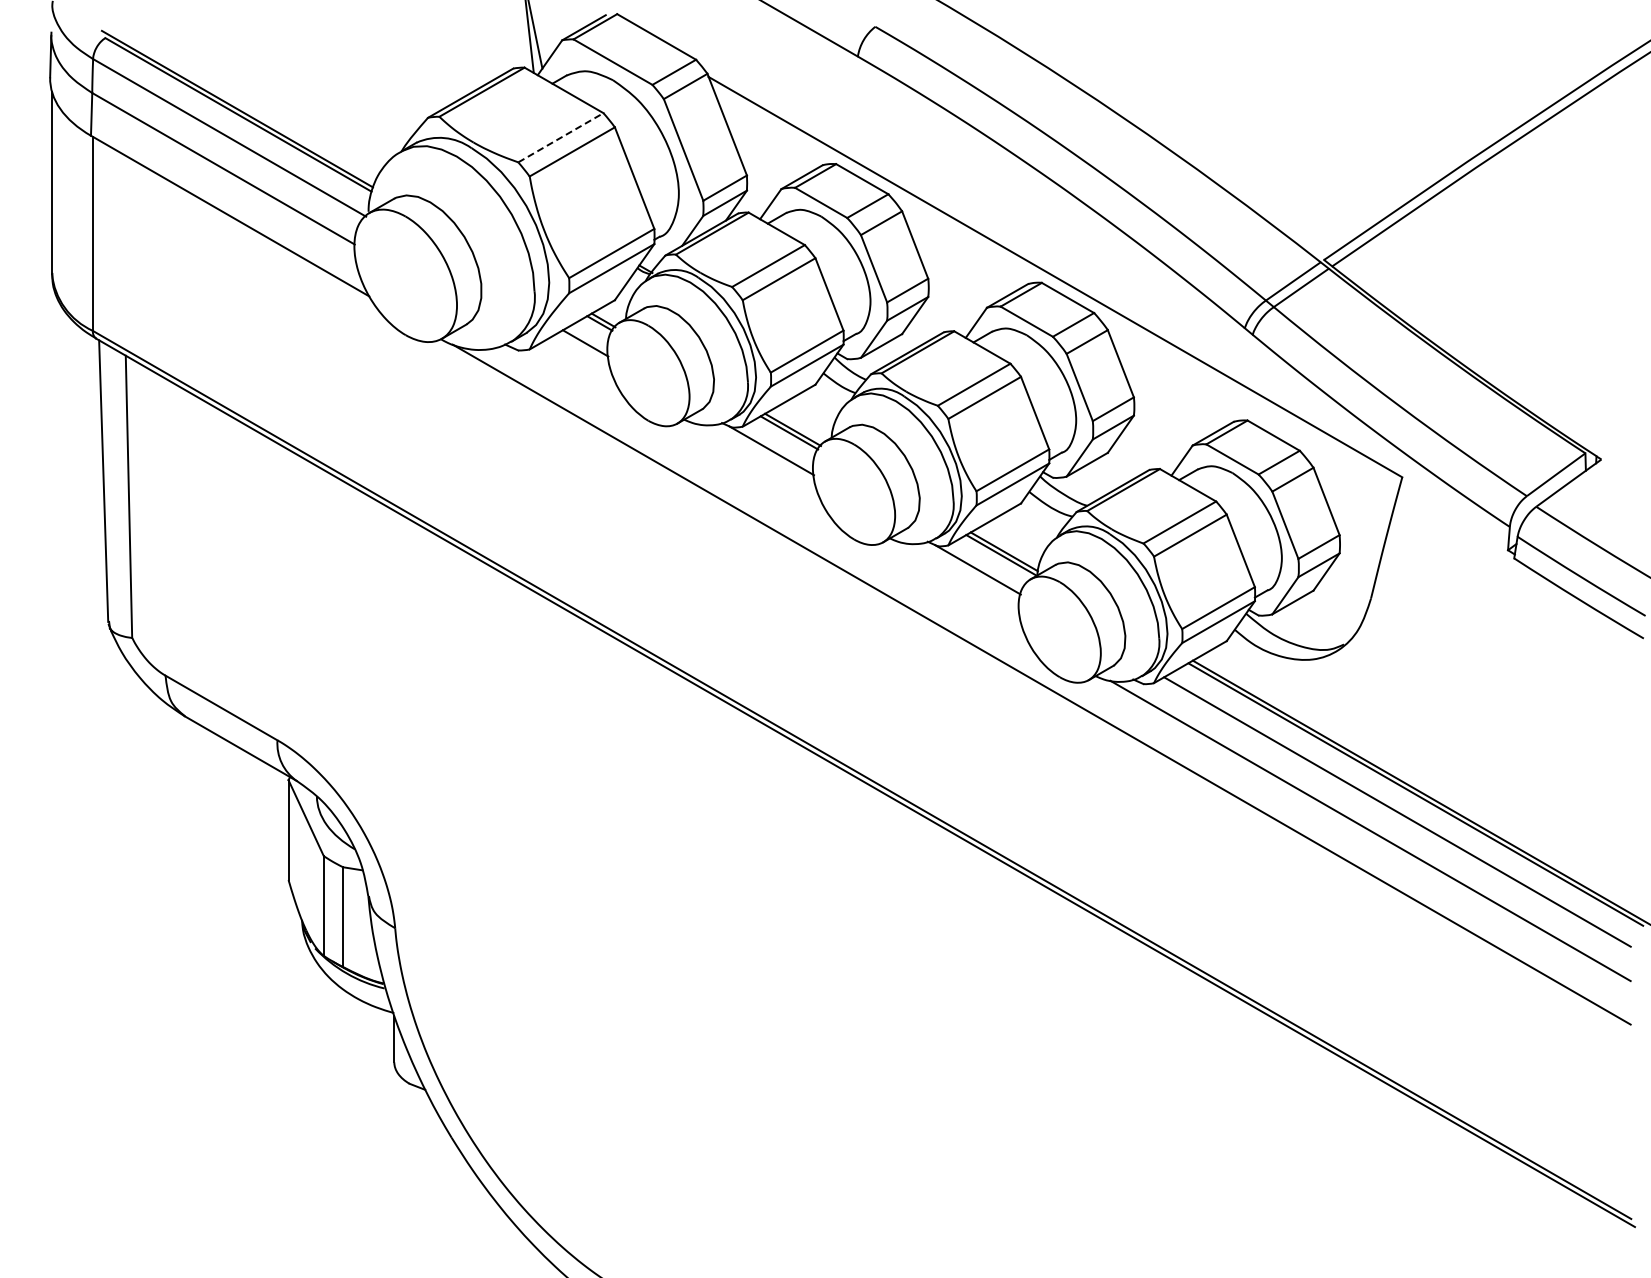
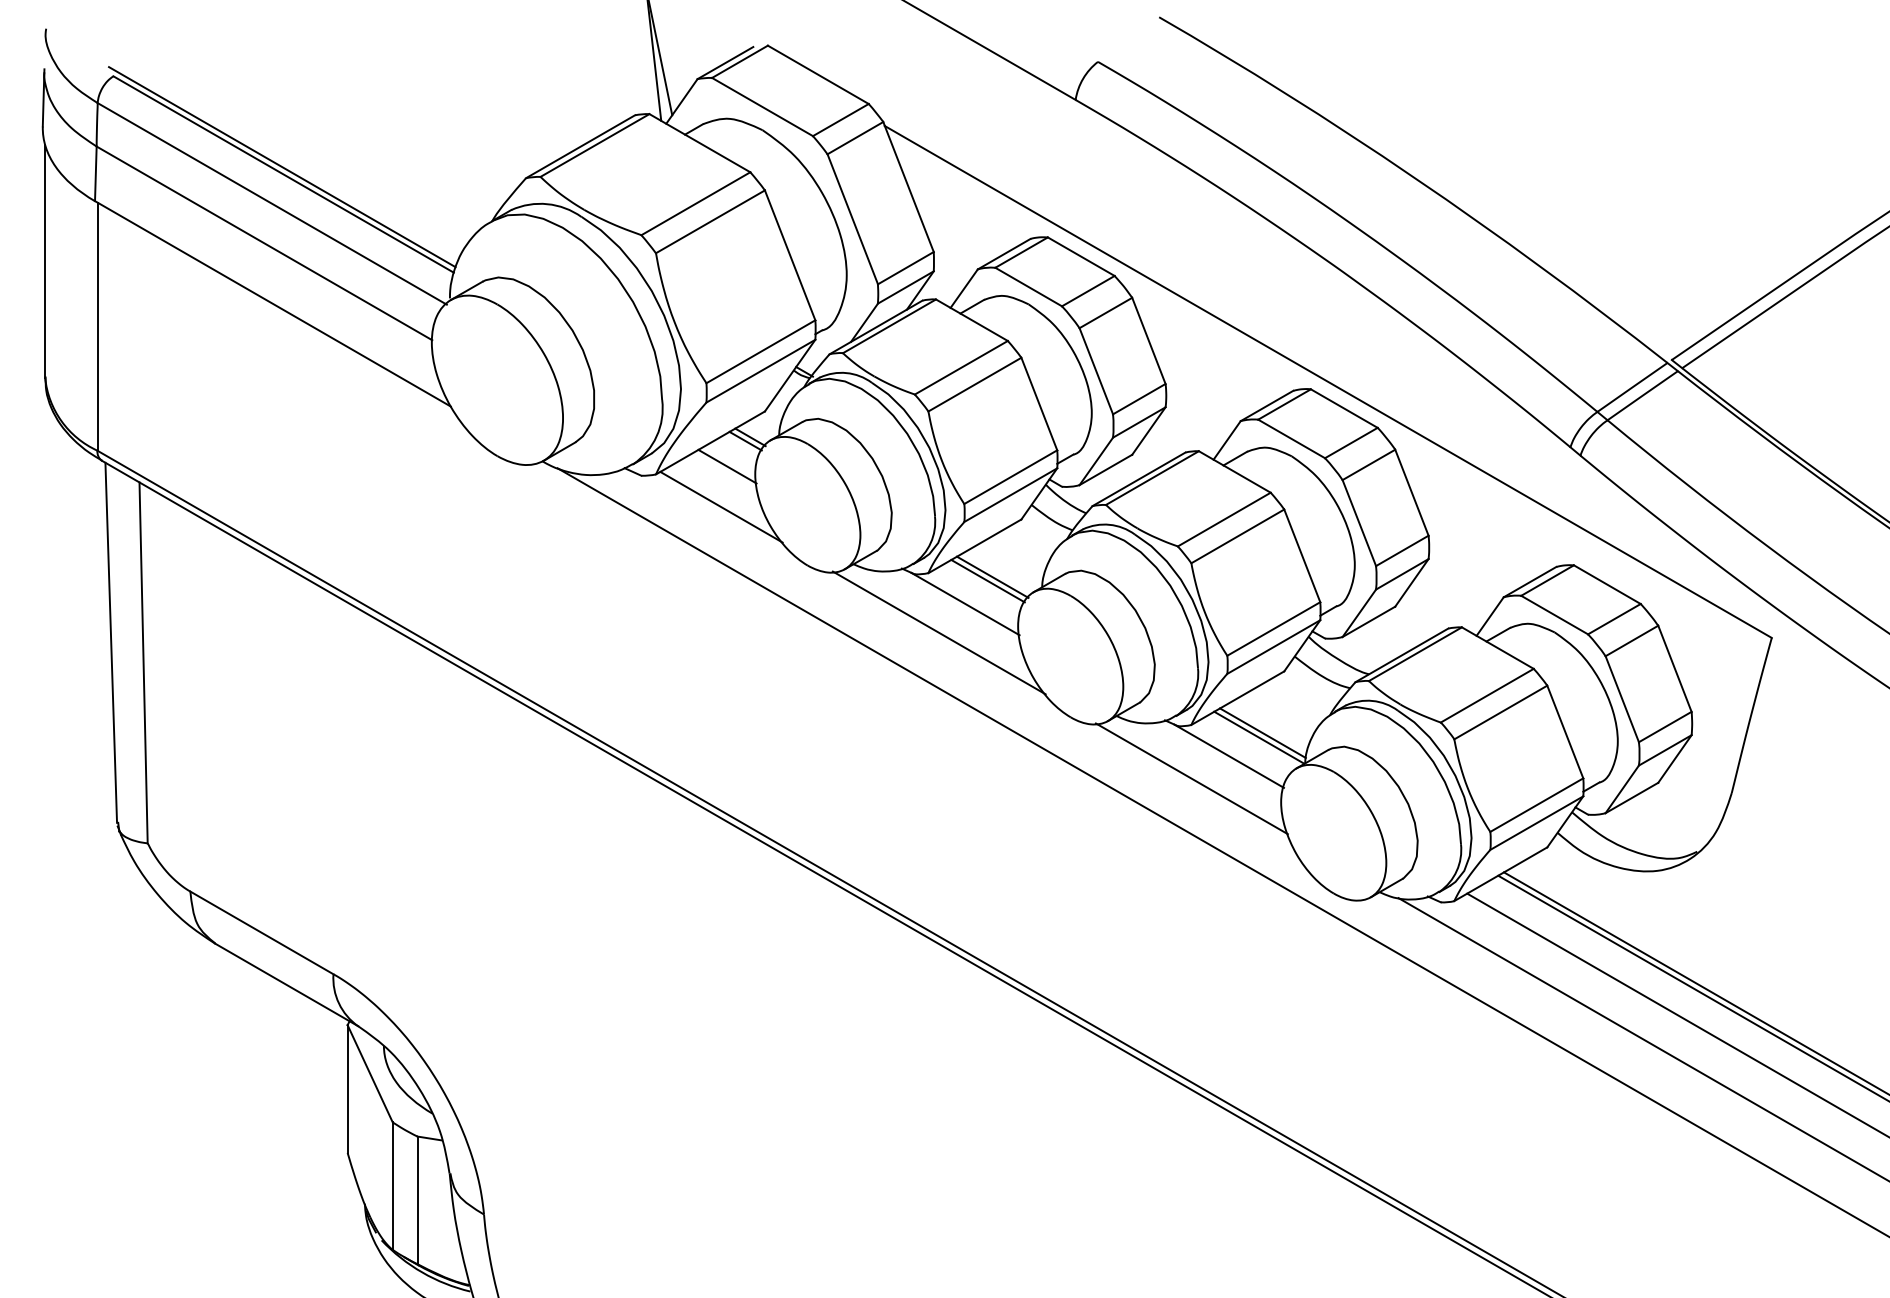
line: (561, 137) -> (696, 203), dashed -> solid
line: (580, 374) -> (720, 506), added
line: (751, 473) -> (939, 633), added
line: (948, 587) -> (1191, 778), added

